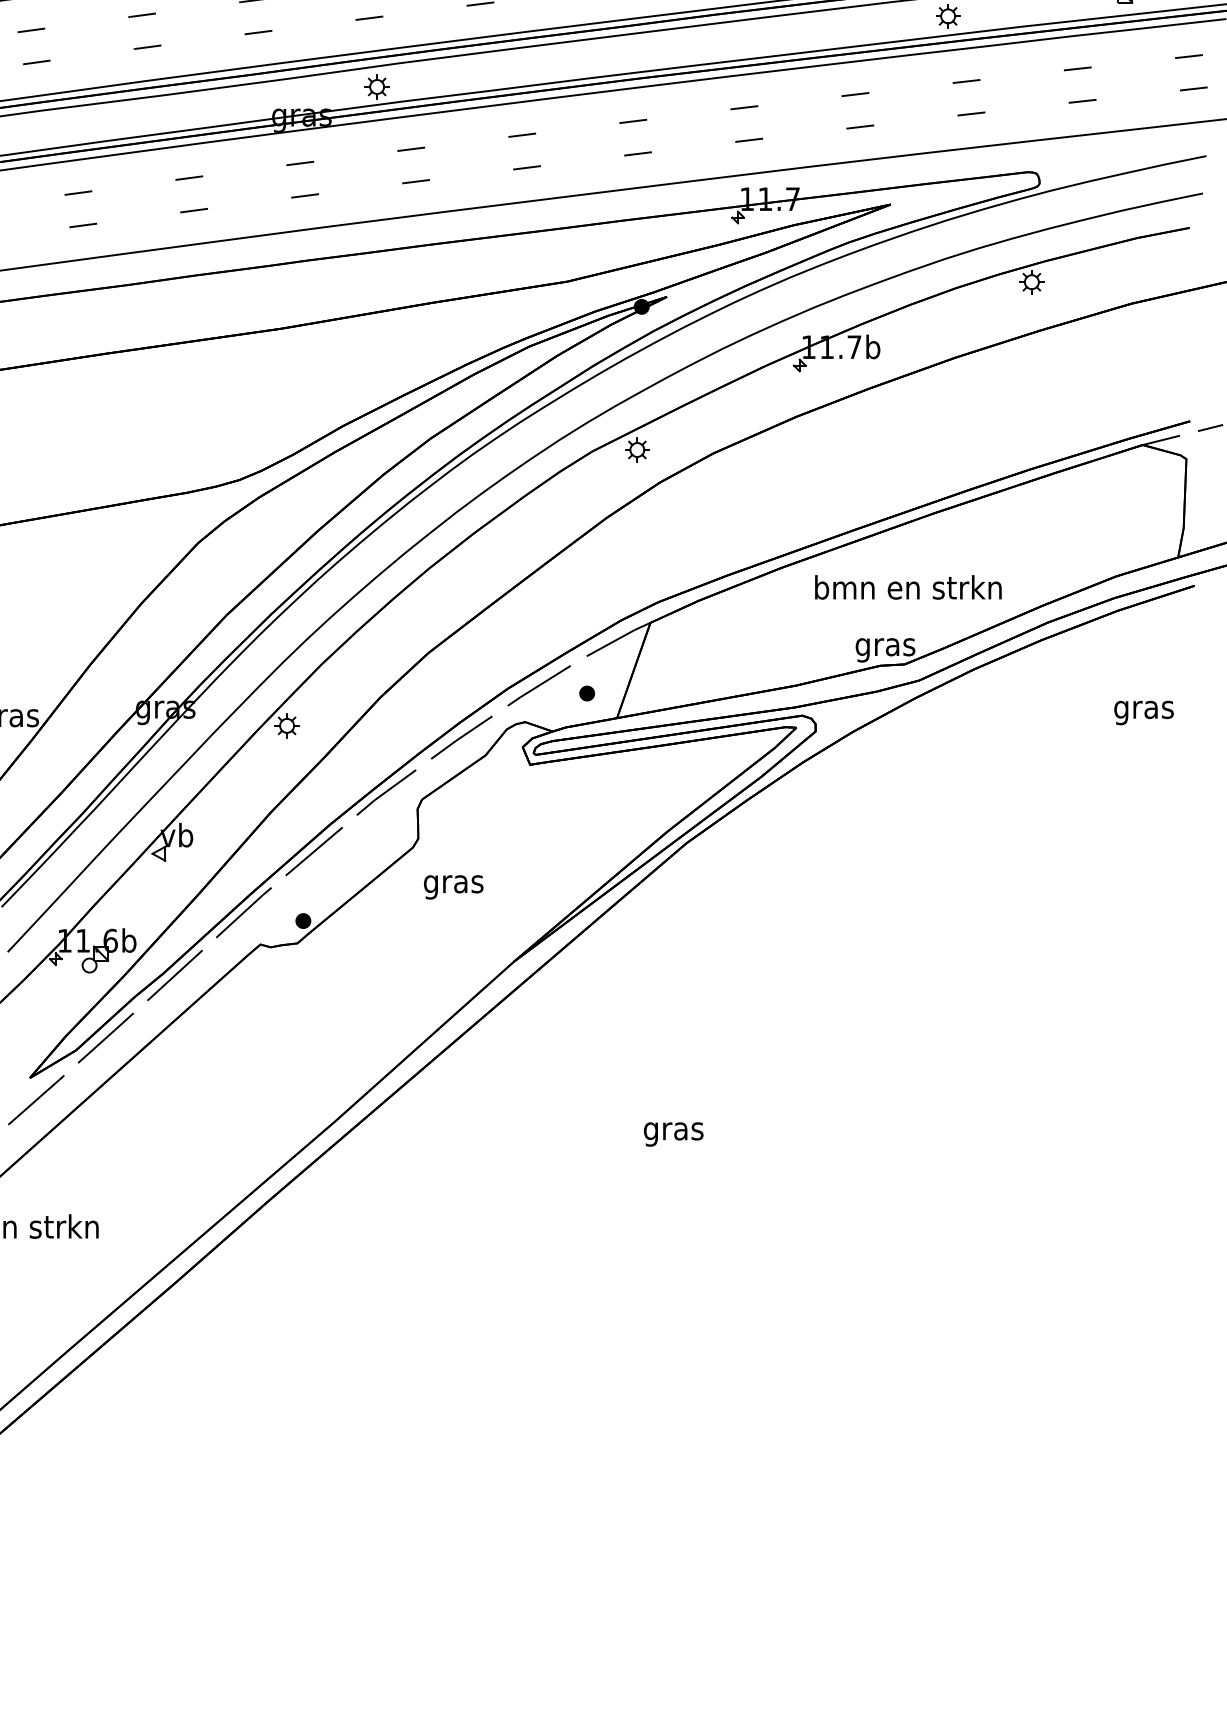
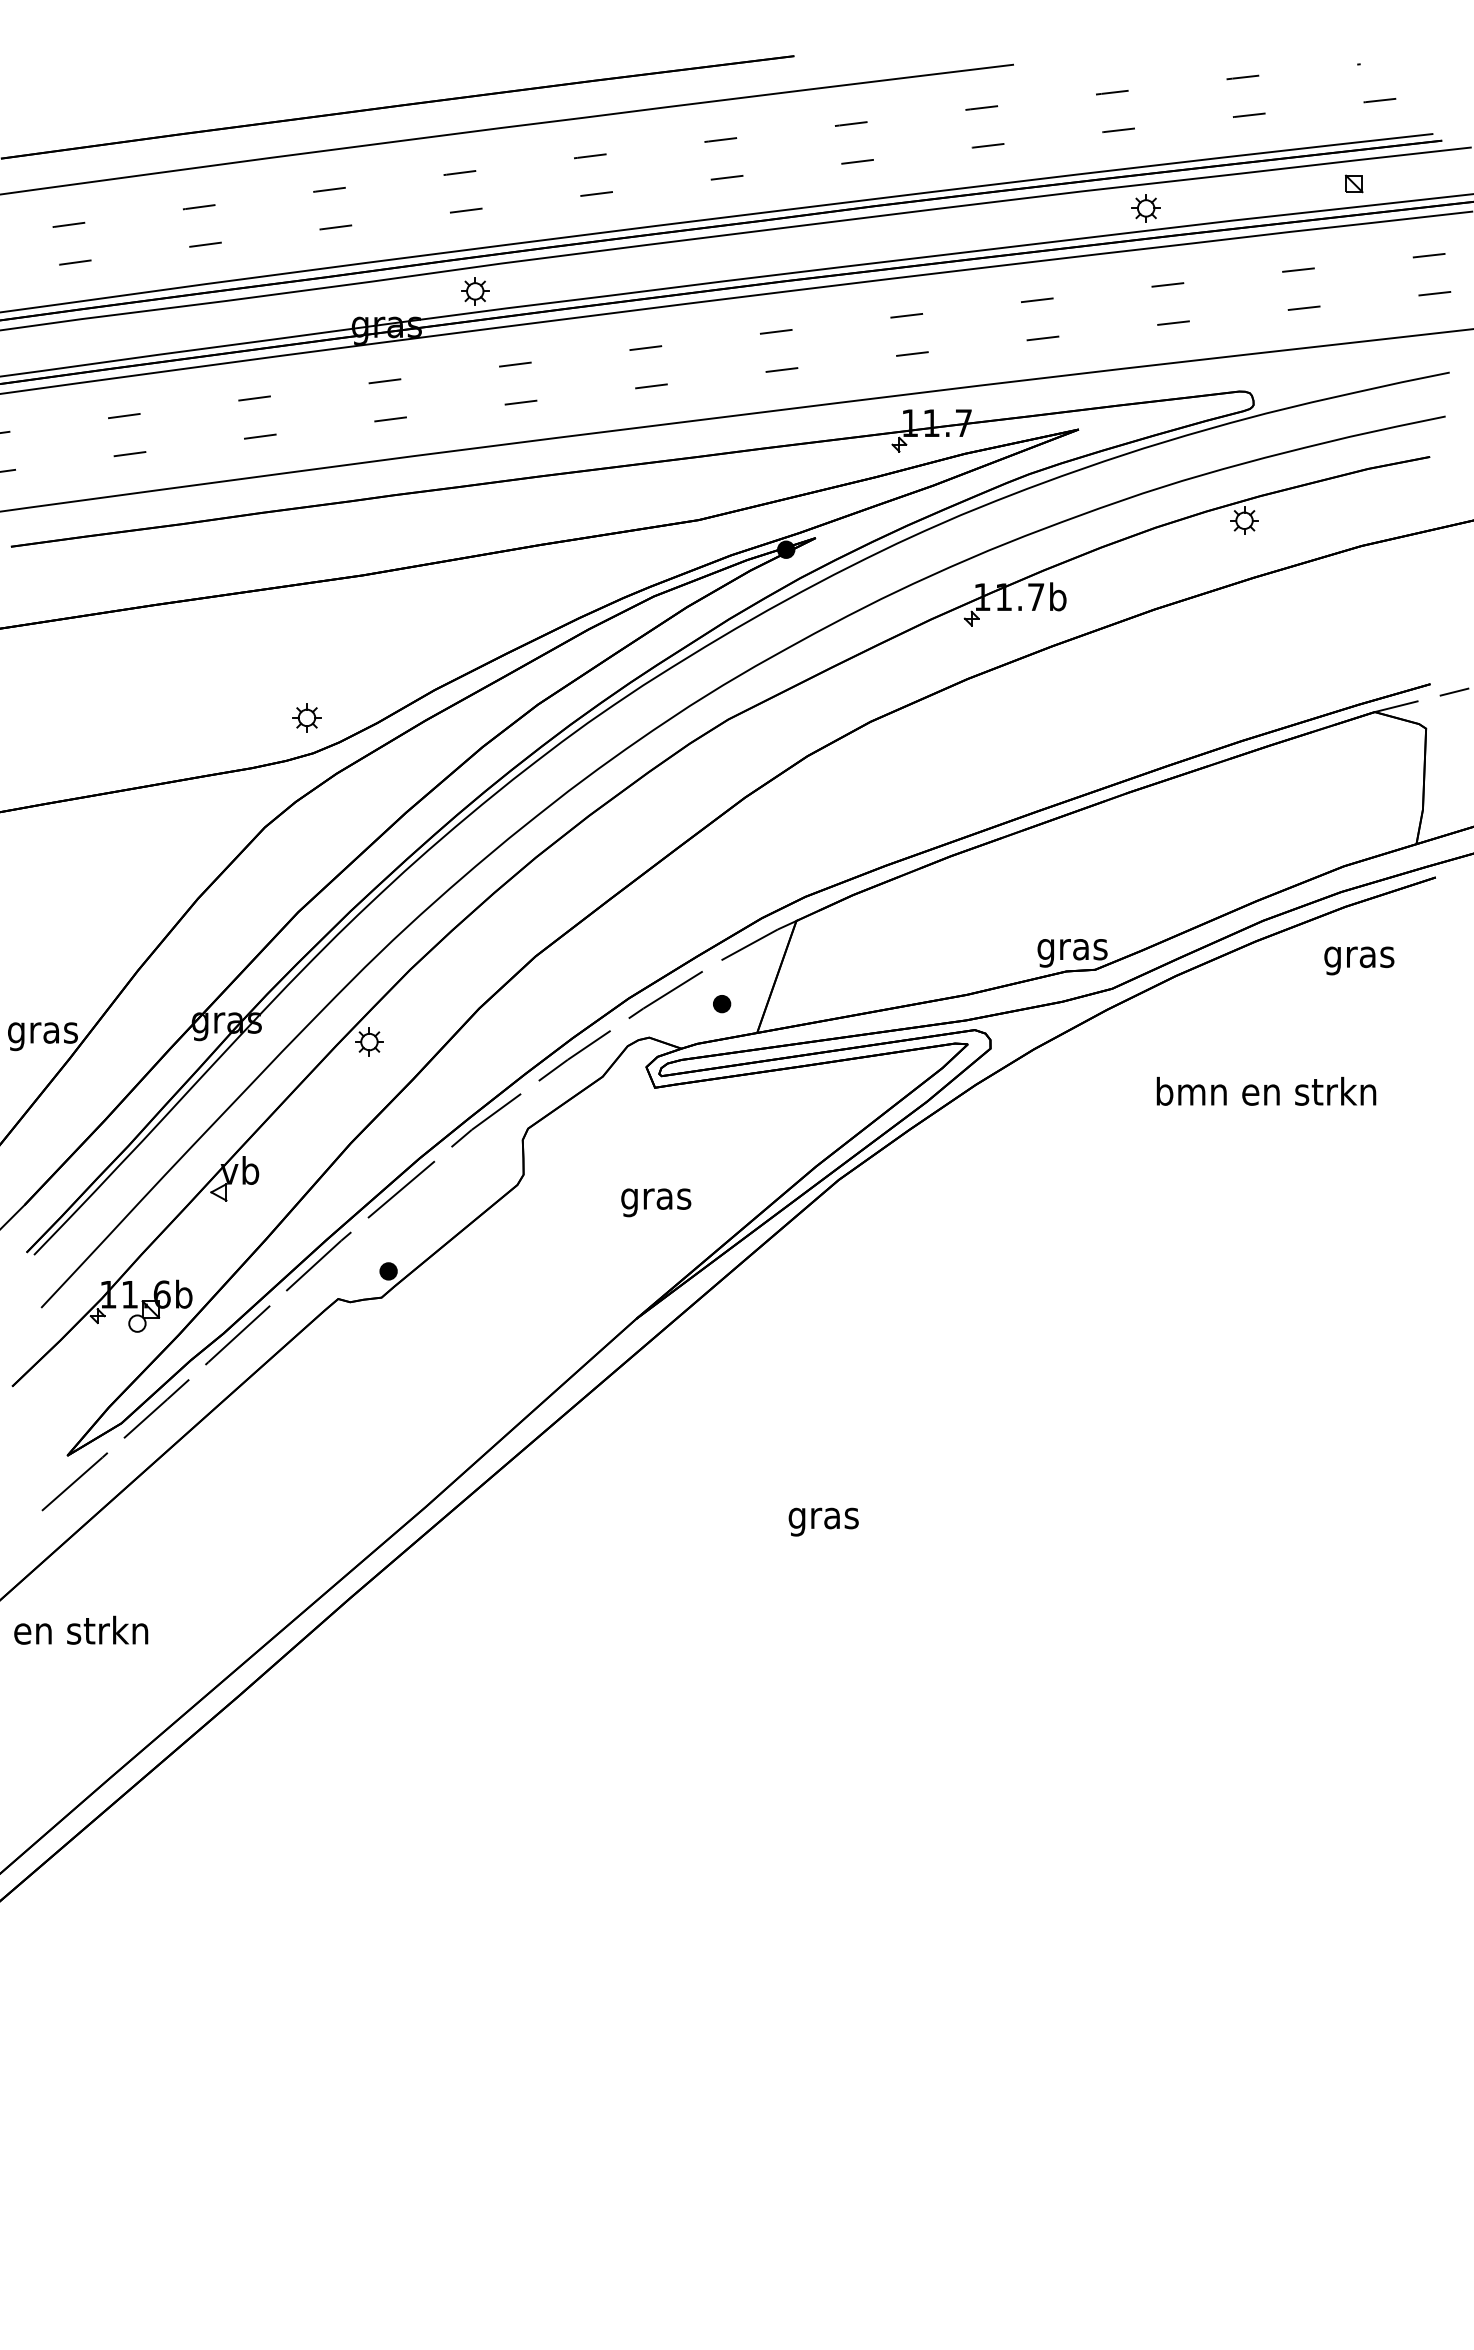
part: (636, 449) -> (306, 717), moved
text: (908, 587) -> (1266, 1091), moved
text: (1144, 712) -> (1359, 960), moved
text: (453, 887) -> (656, 1202), moved

